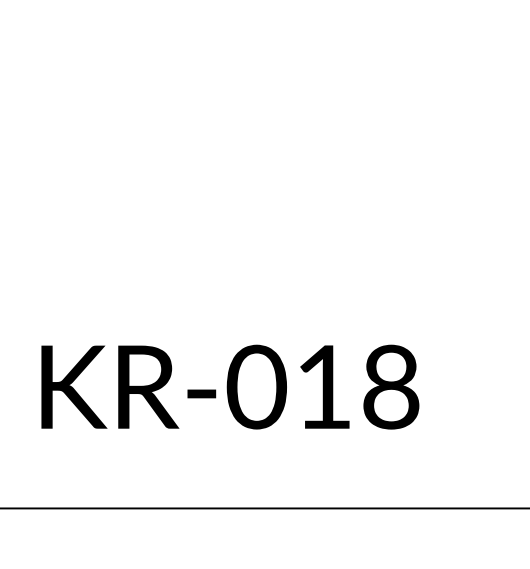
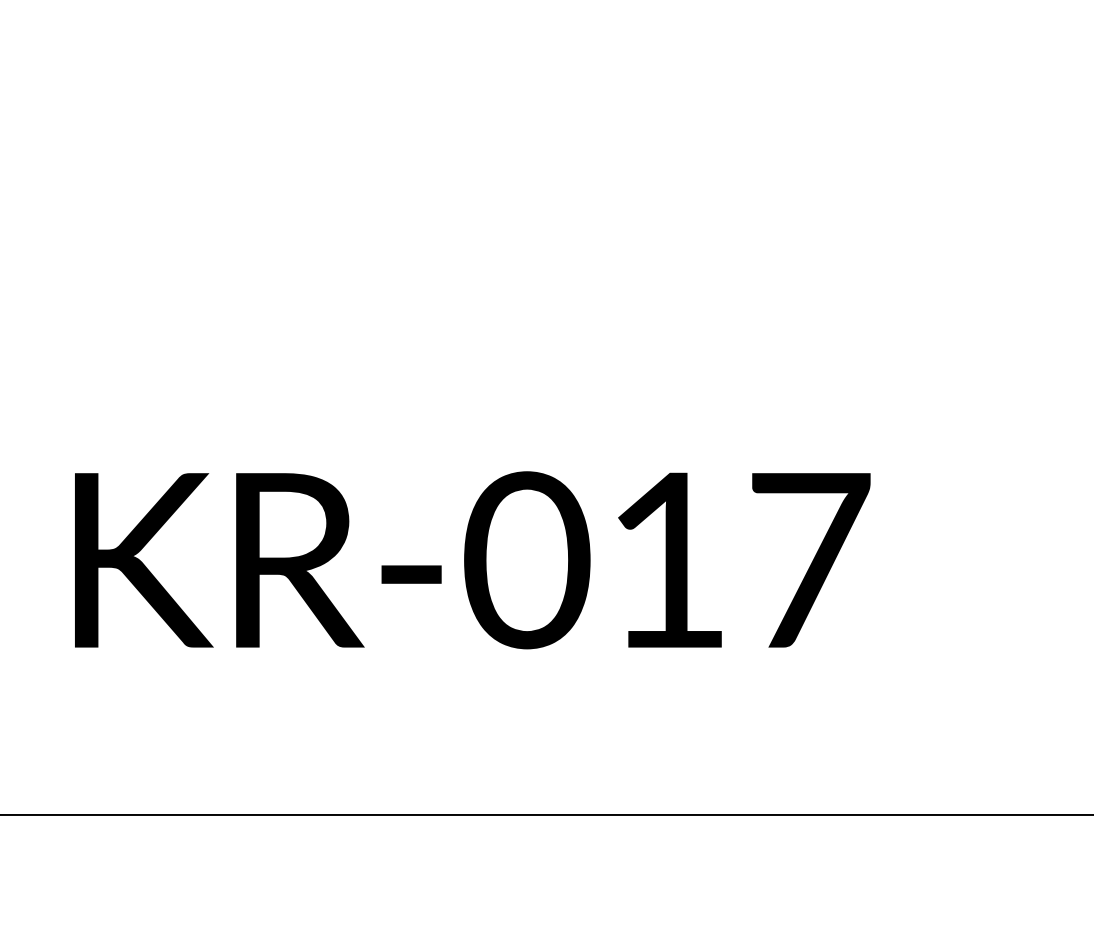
text: (391, 386) -> (809, 558), KR-018 -> KR-017

